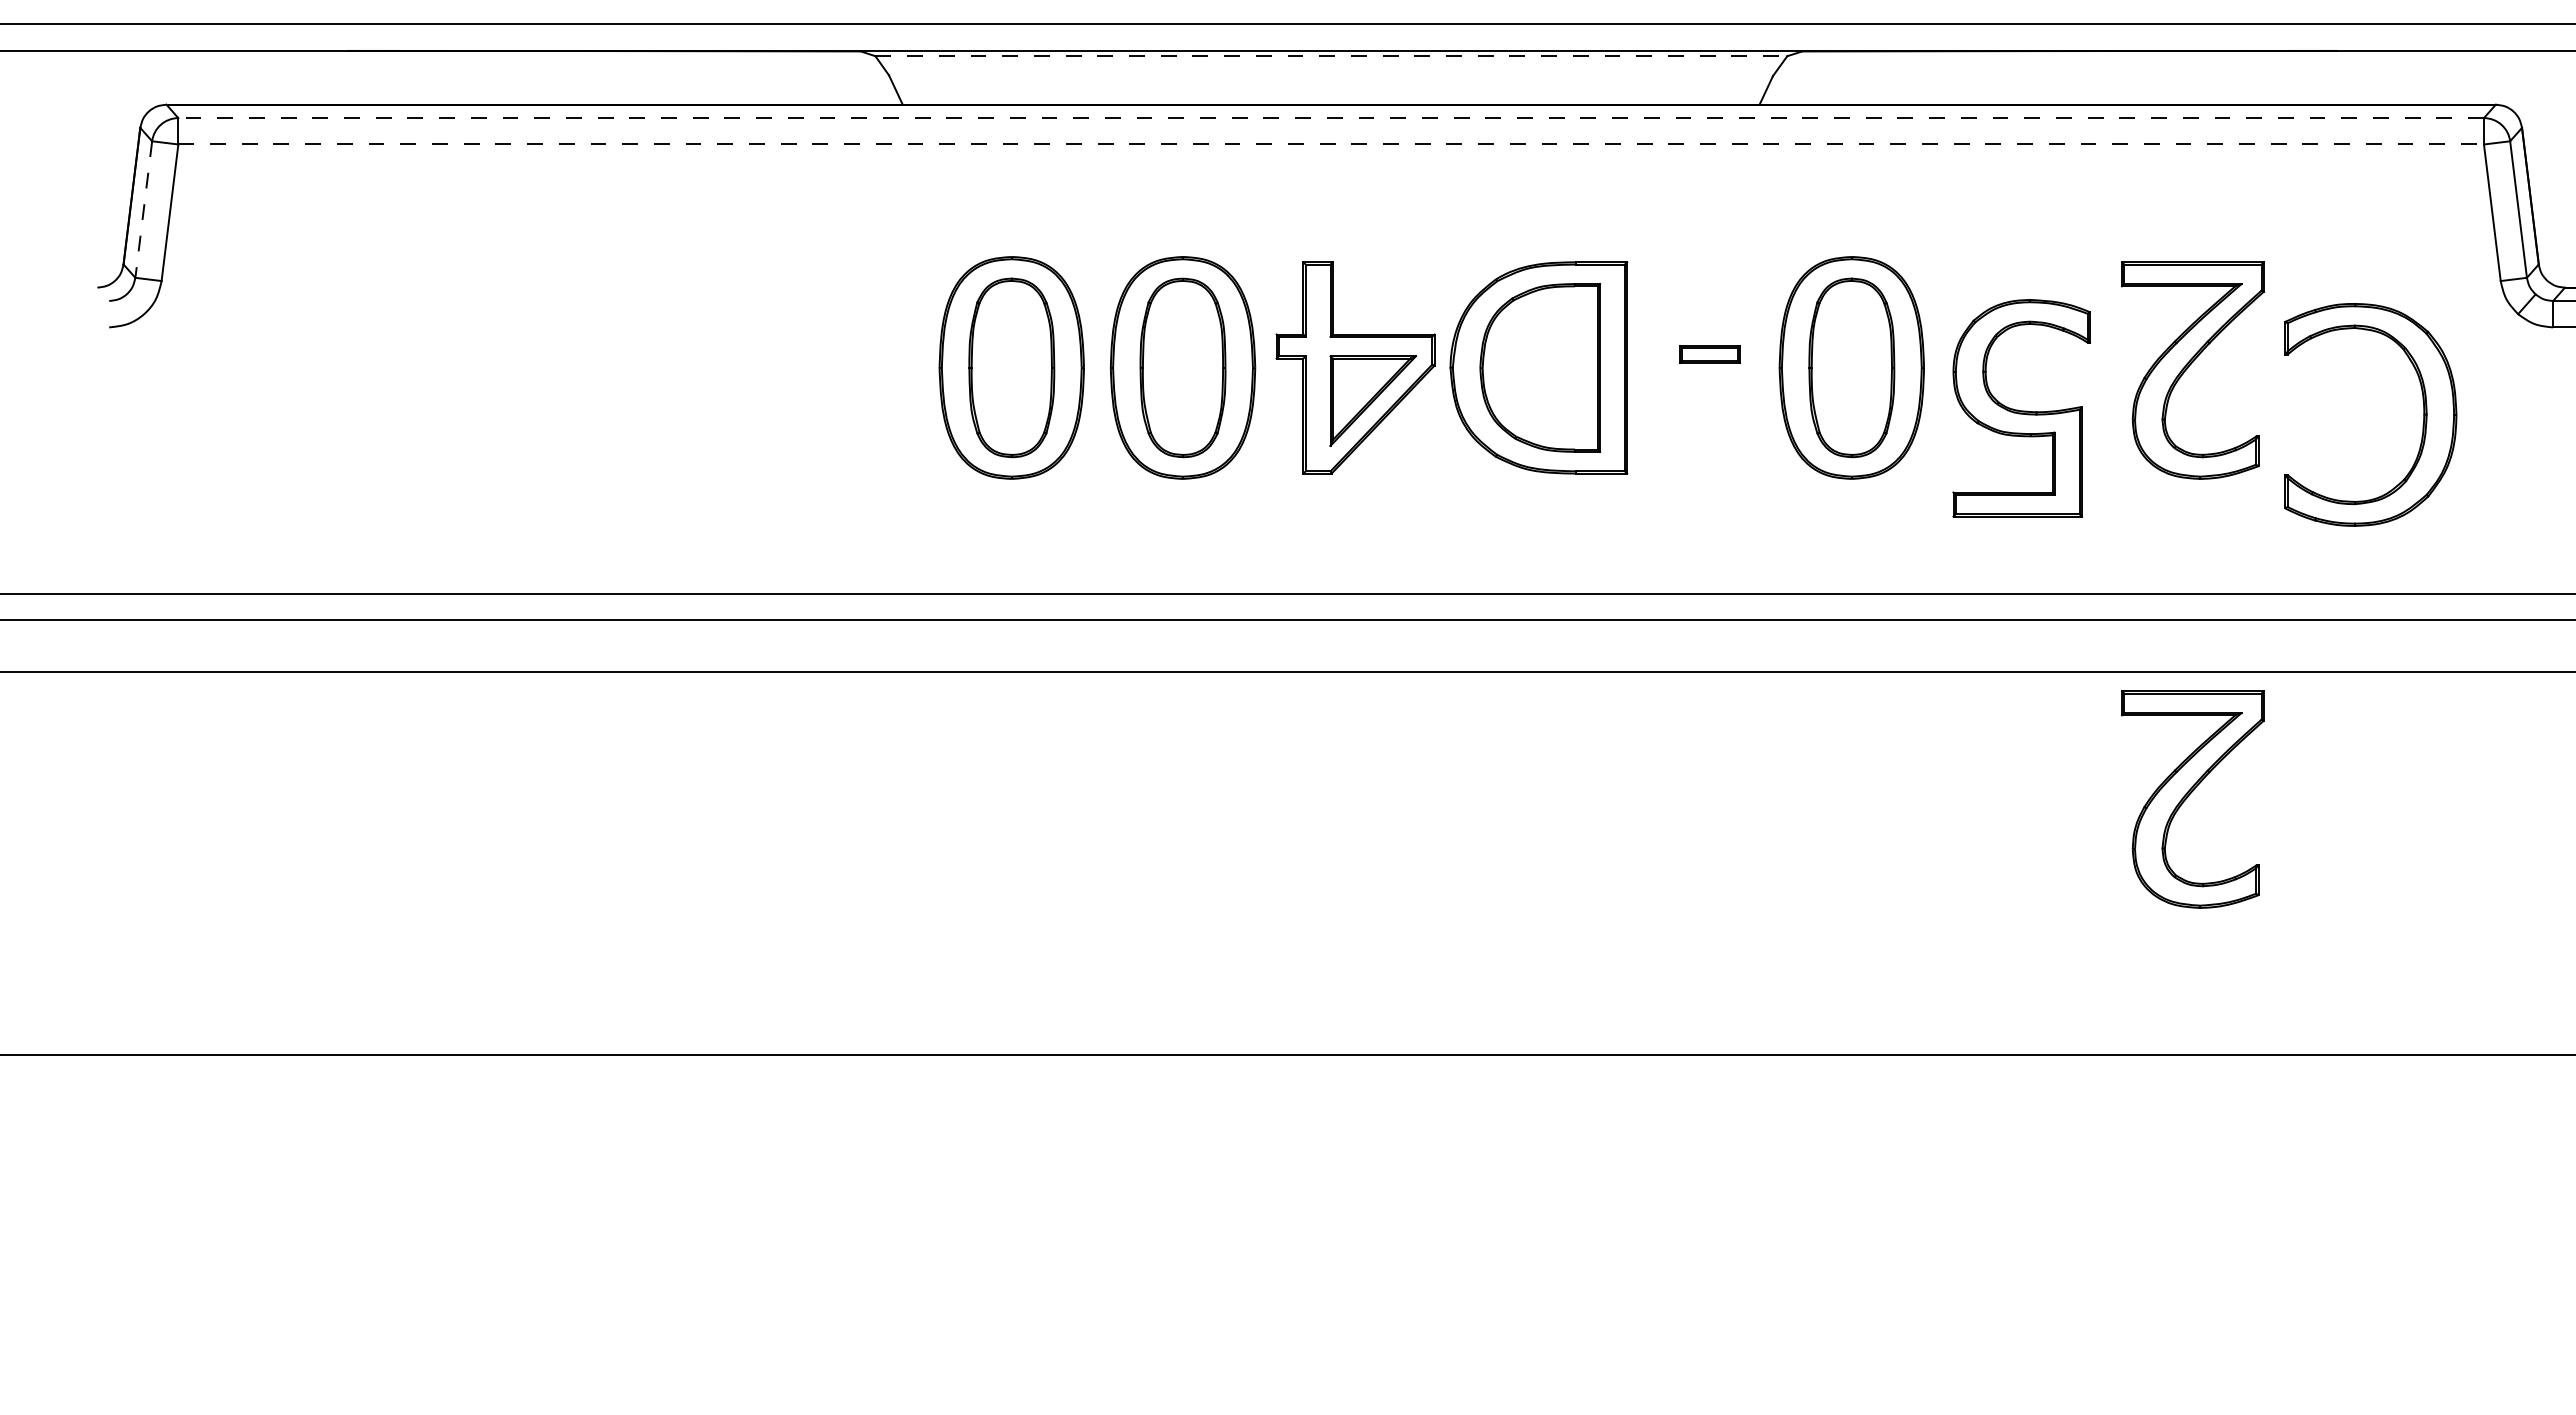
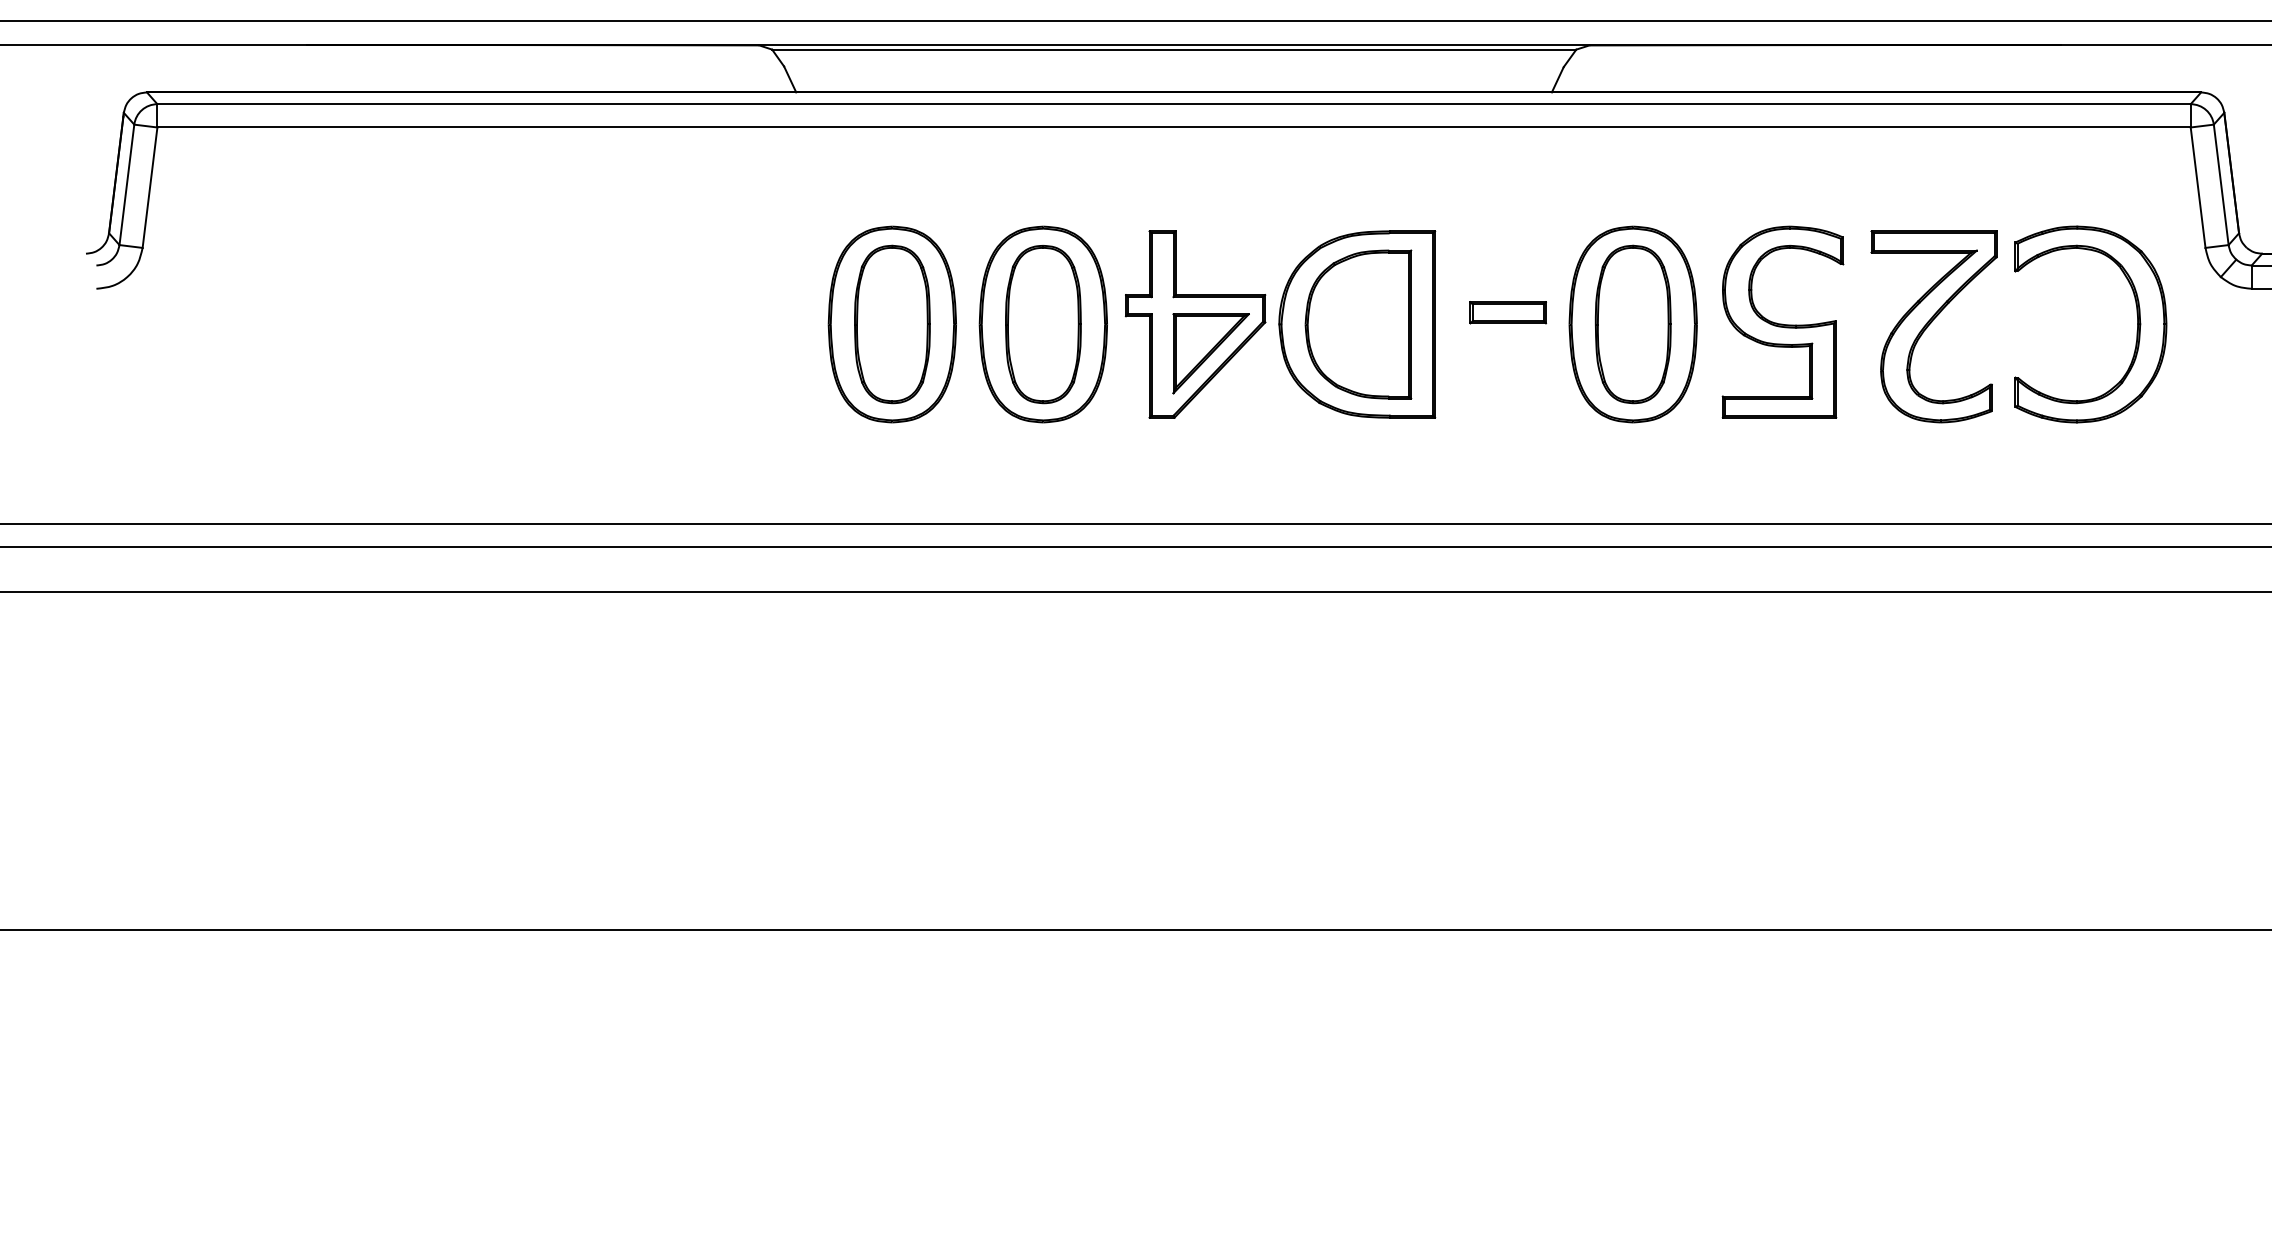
line: (1331, 56) -> (1174, 49), dashed -> solid
line: (1331, 118) -> (1174, 104), dashed -> solid
line: (1331, 144) -> (1174, 127), dashed -> solid
line: (143, 209) -> (126, 184), dashed -> solid
part: (1709, 354) -> (1507, 312), size x1.43
part: (2021, 408) -> (1782, 322), moved
part: (2422, 424) -> (2136, 332), moved
part: (2192, 799) -> (1933, 705), removed

